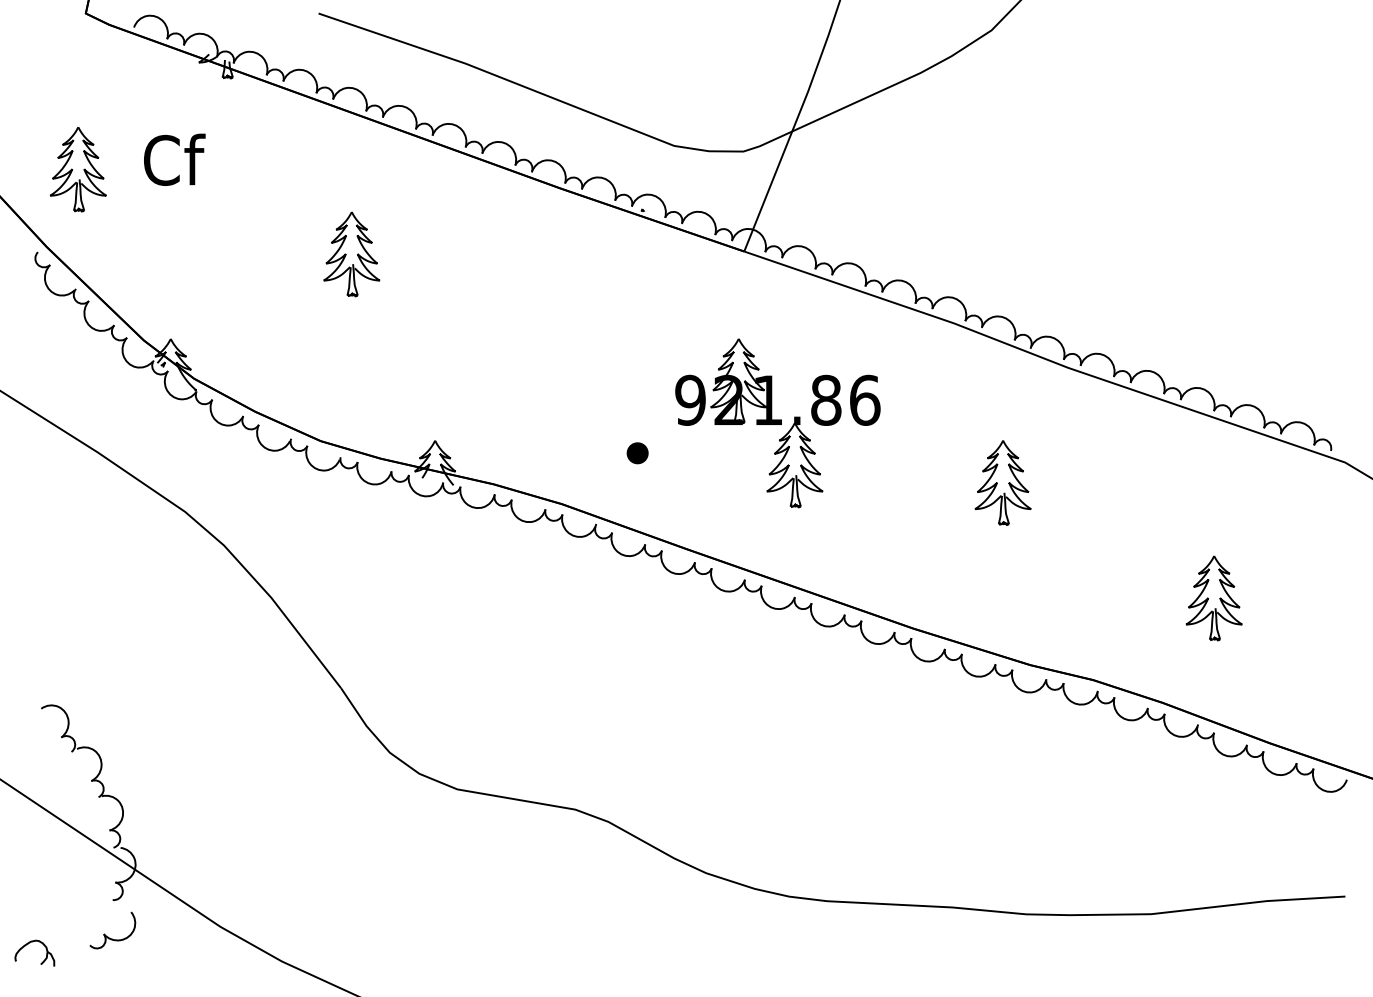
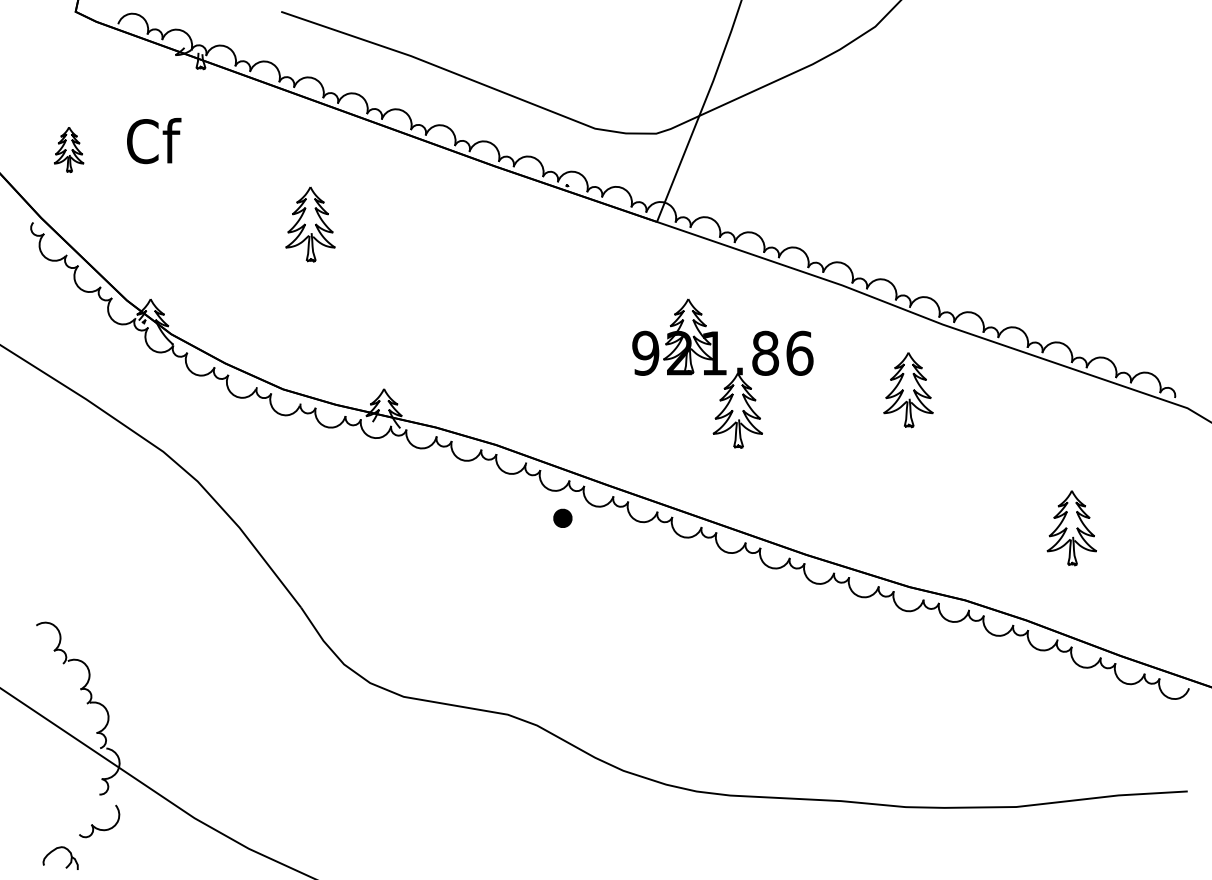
part: (78, 169) -> (69, 149), size x0.6
part: (777, 423) -> (722, 373), moved
part: (637, 453) -> (562, 518), moved
part: (1002, 482) -> (907, 389), moved
part: (28, 944) -> (55, 850), moved

